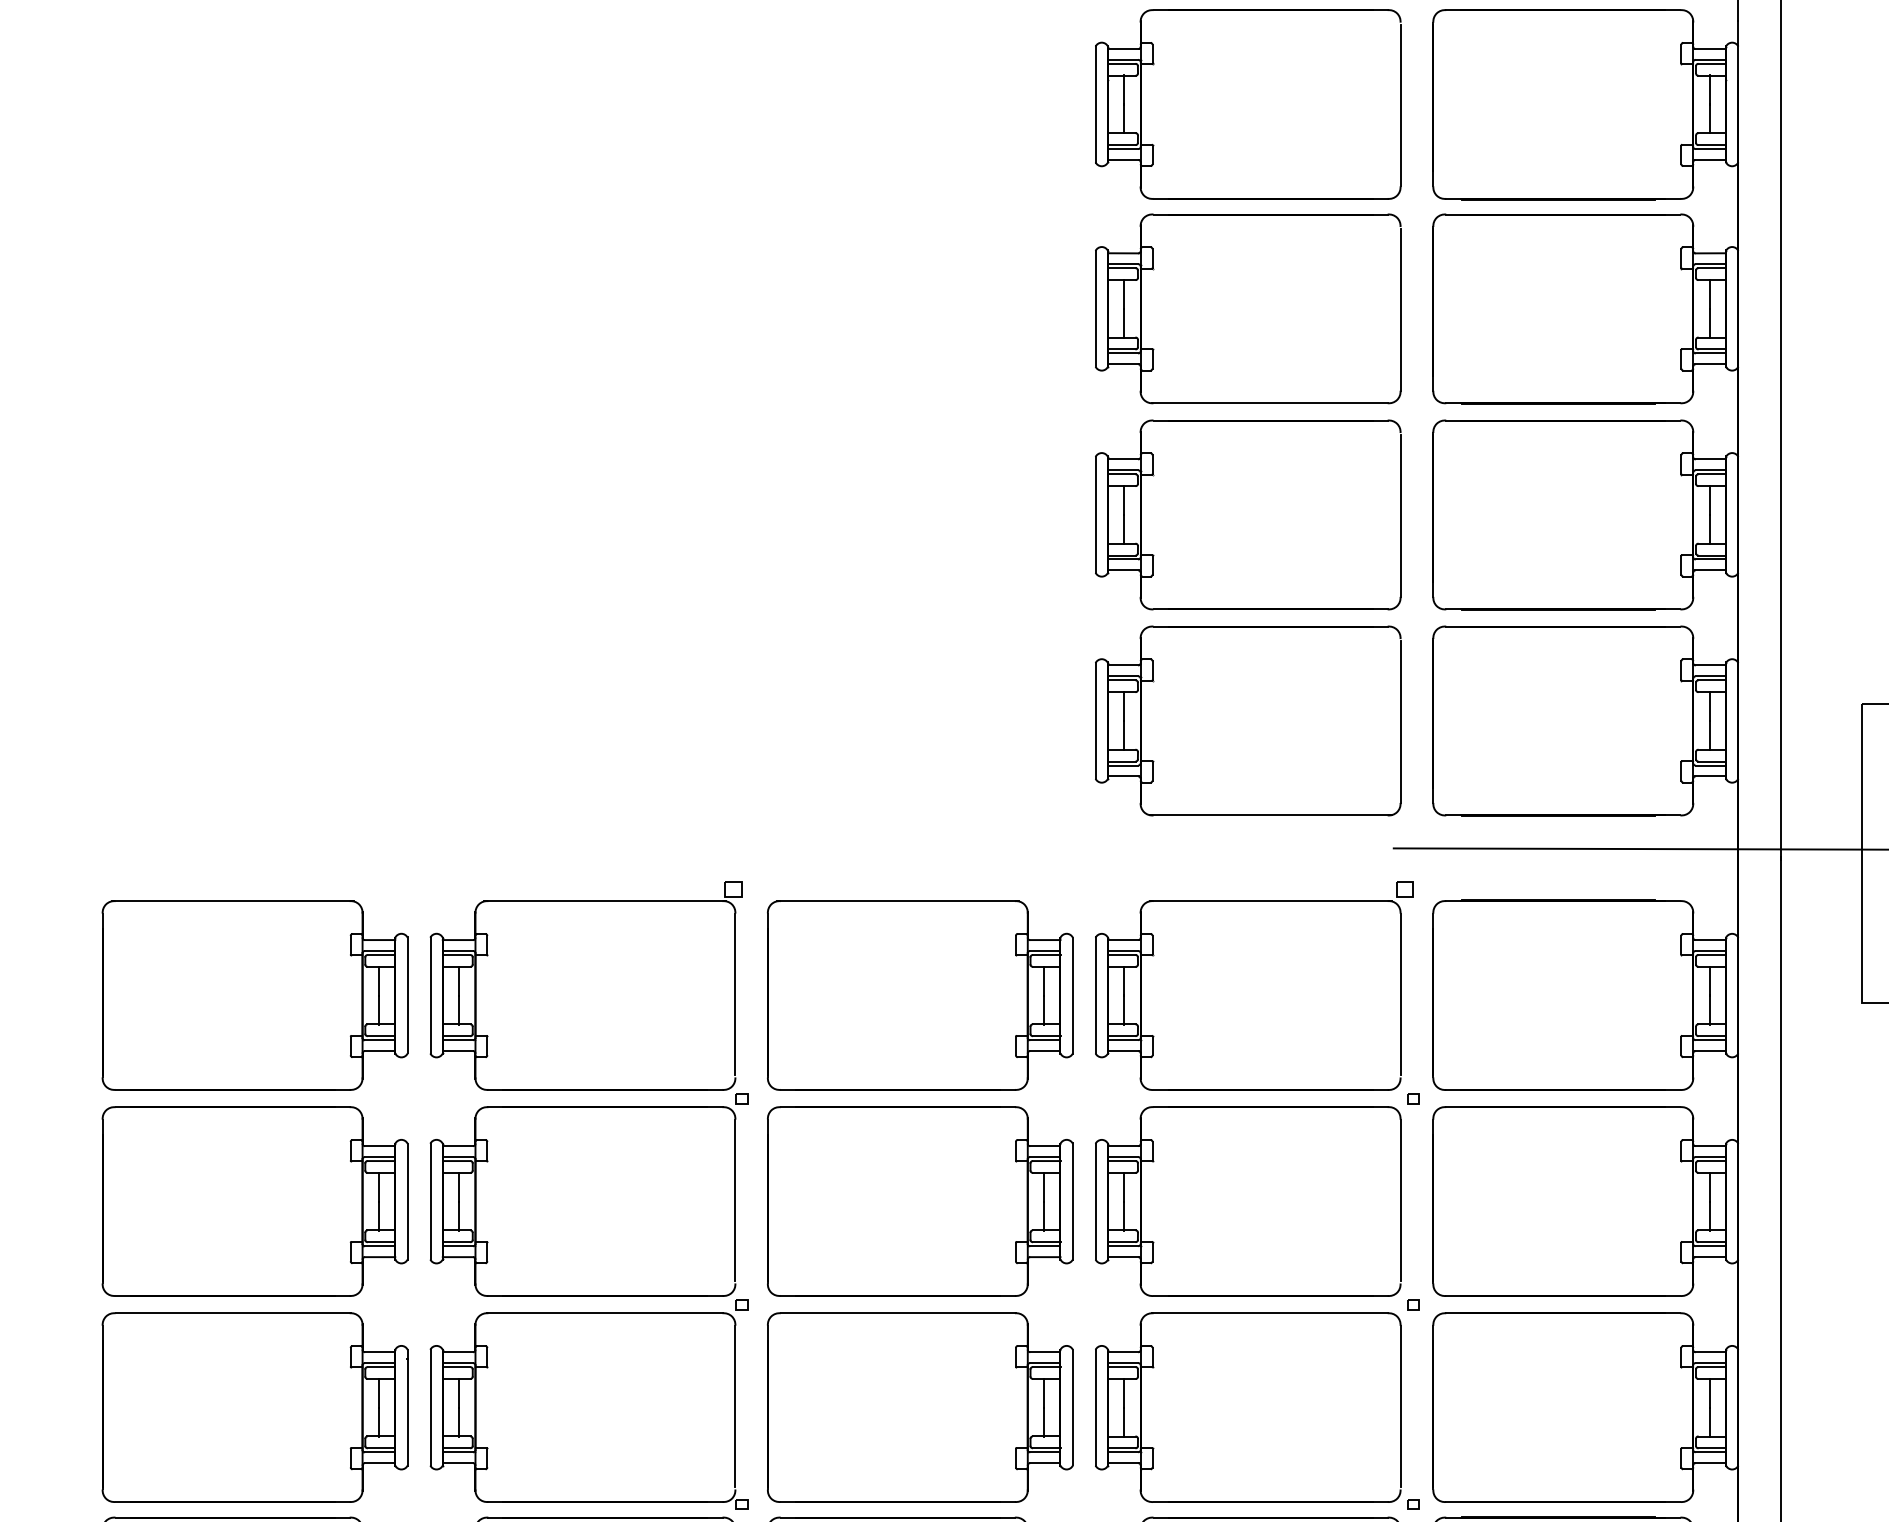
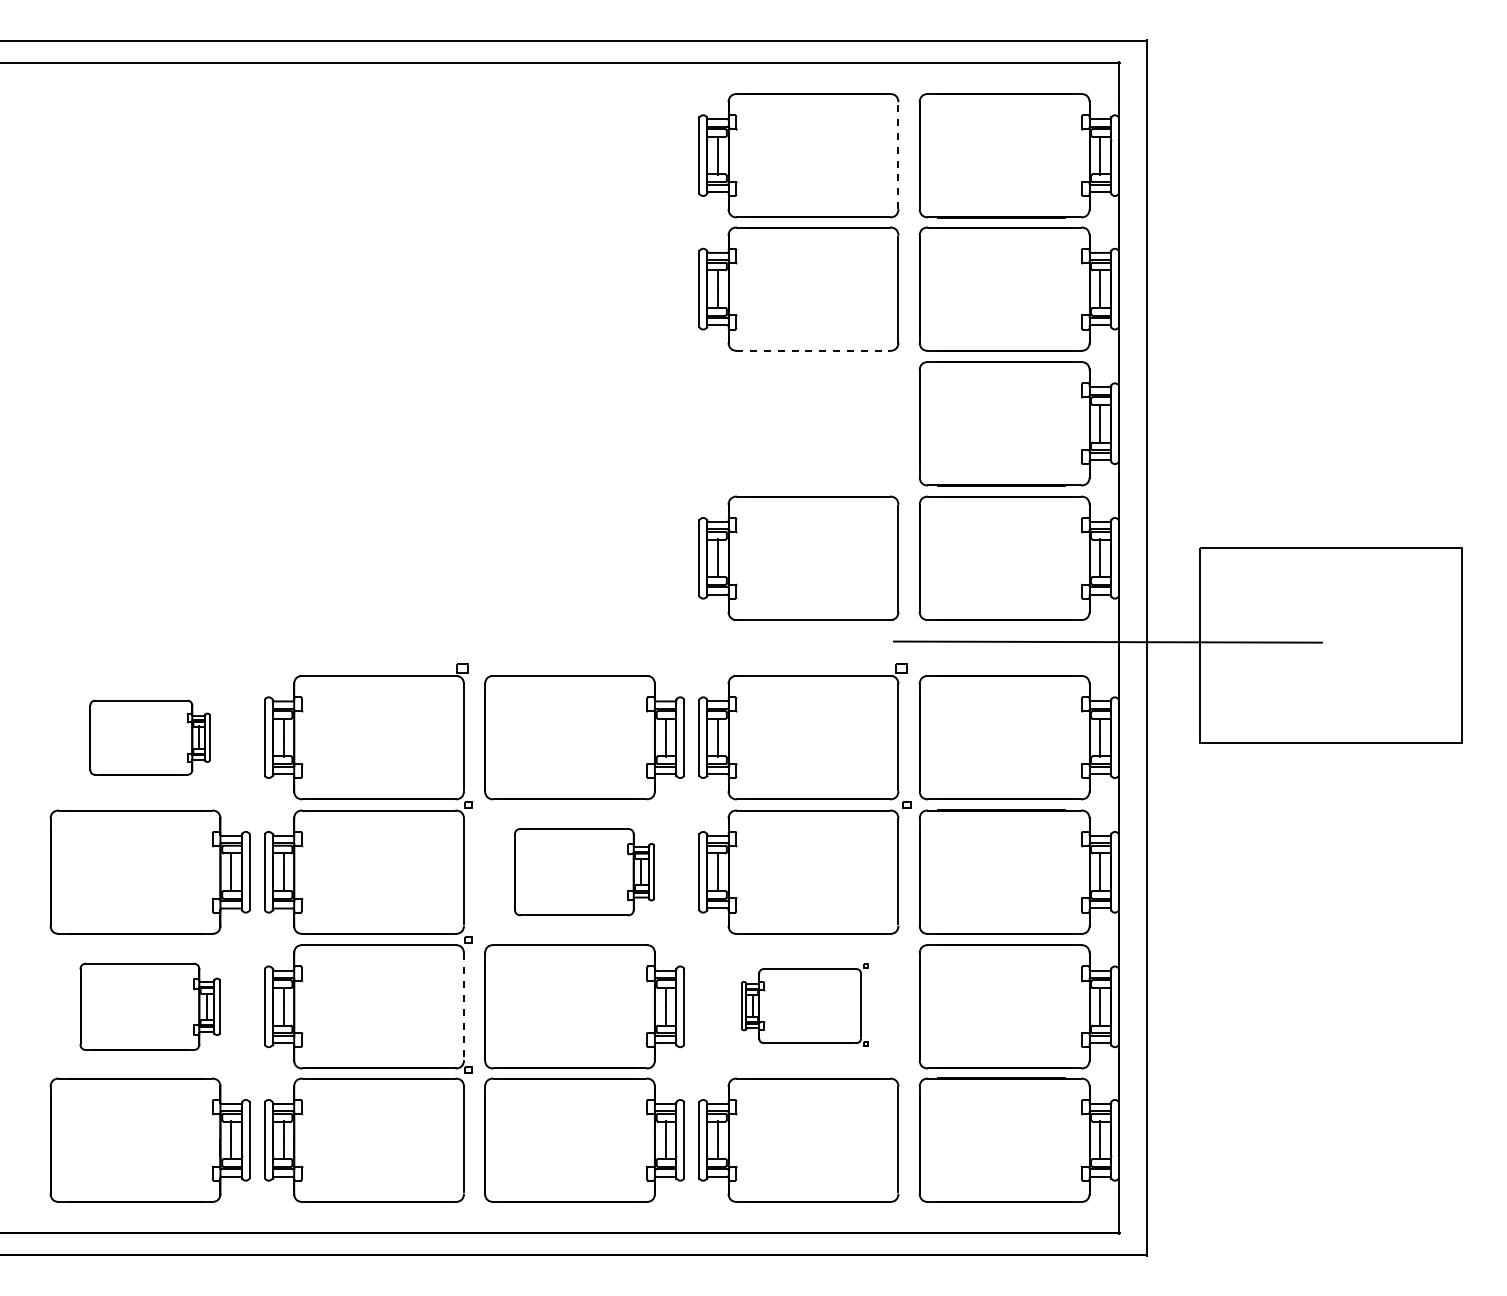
line: (1400, 105) -> (898, 156), solid -> dashed
line: (1270, 402) -> (813, 350), solid -> dashed
part: (1247, 514) -> (798, 423), removed
part: (253, 995) -> (149, 737), size x0.6
part: (919, 1200) -> (584, 871), size x0.7
part: (1256, 1404) -> (804, 1004), size x0.6
part: (253, 1407) -> (149, 1006), size x0.7
line: (734, 1407) -> (463, 1006), solid -> dashed

